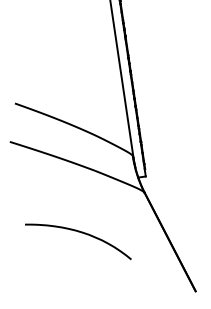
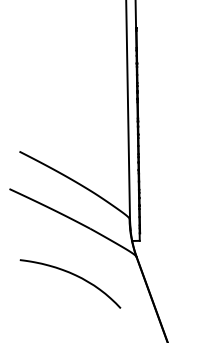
curve: (80, 233) -> (73, 275), moved

